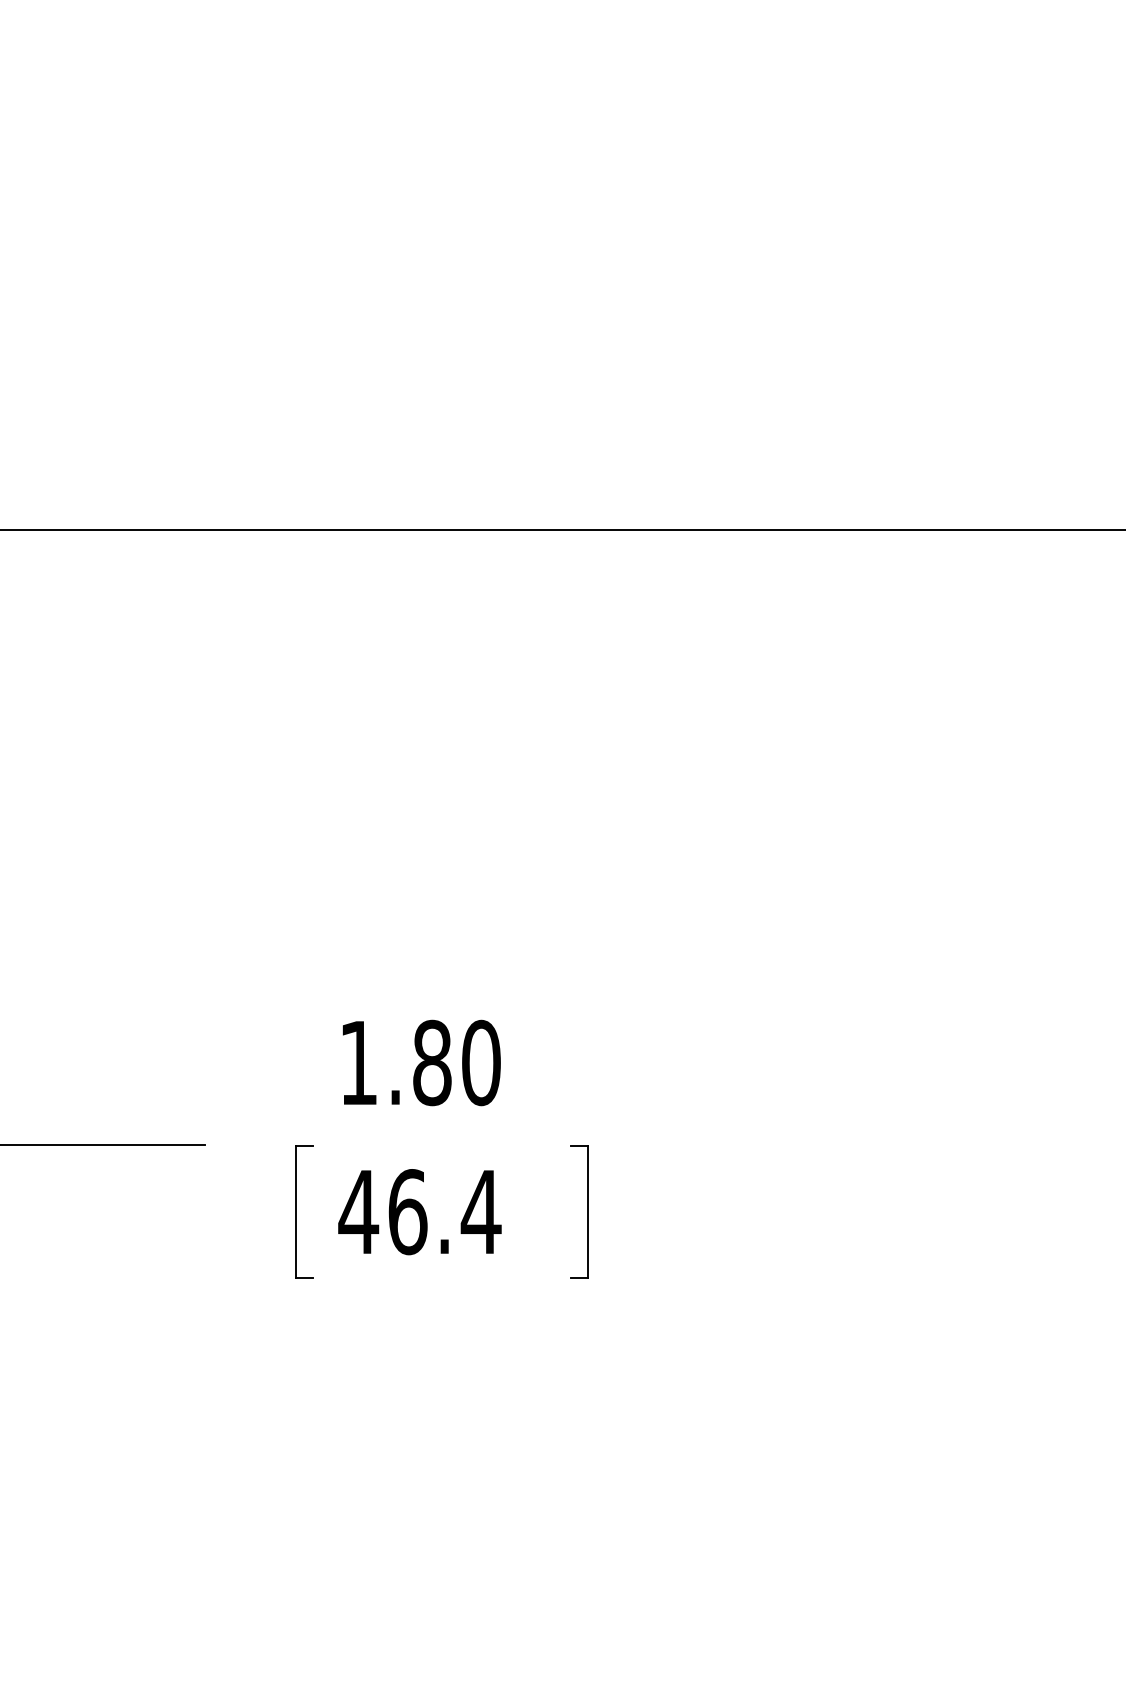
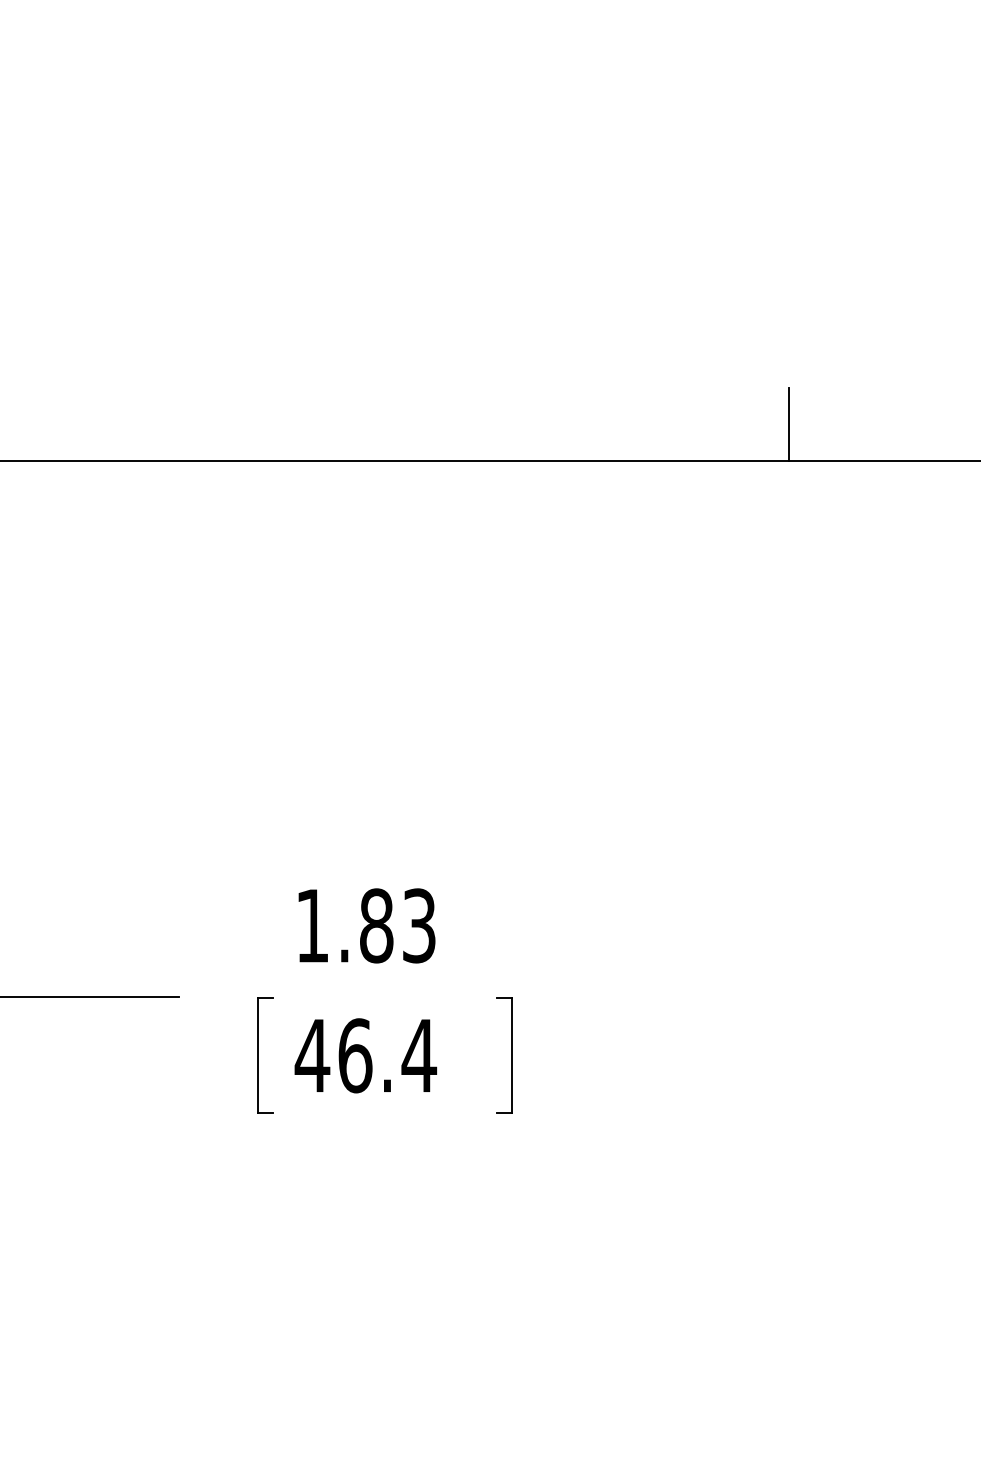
line: (906, 487) -> (789, 424), added
text: (481, 1062) -> (419, 925), 1.80 -> 1.83

